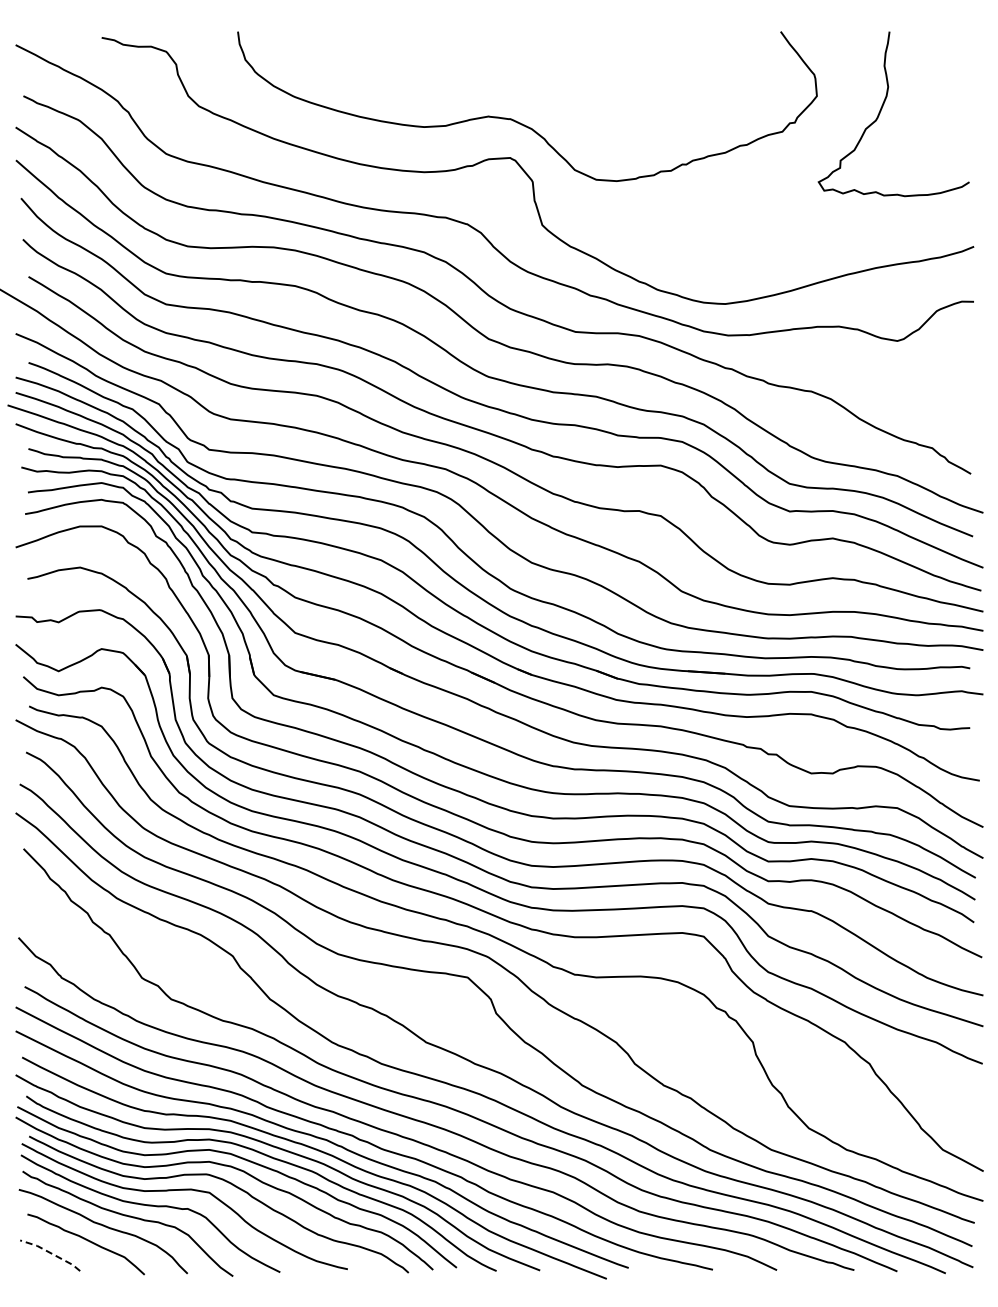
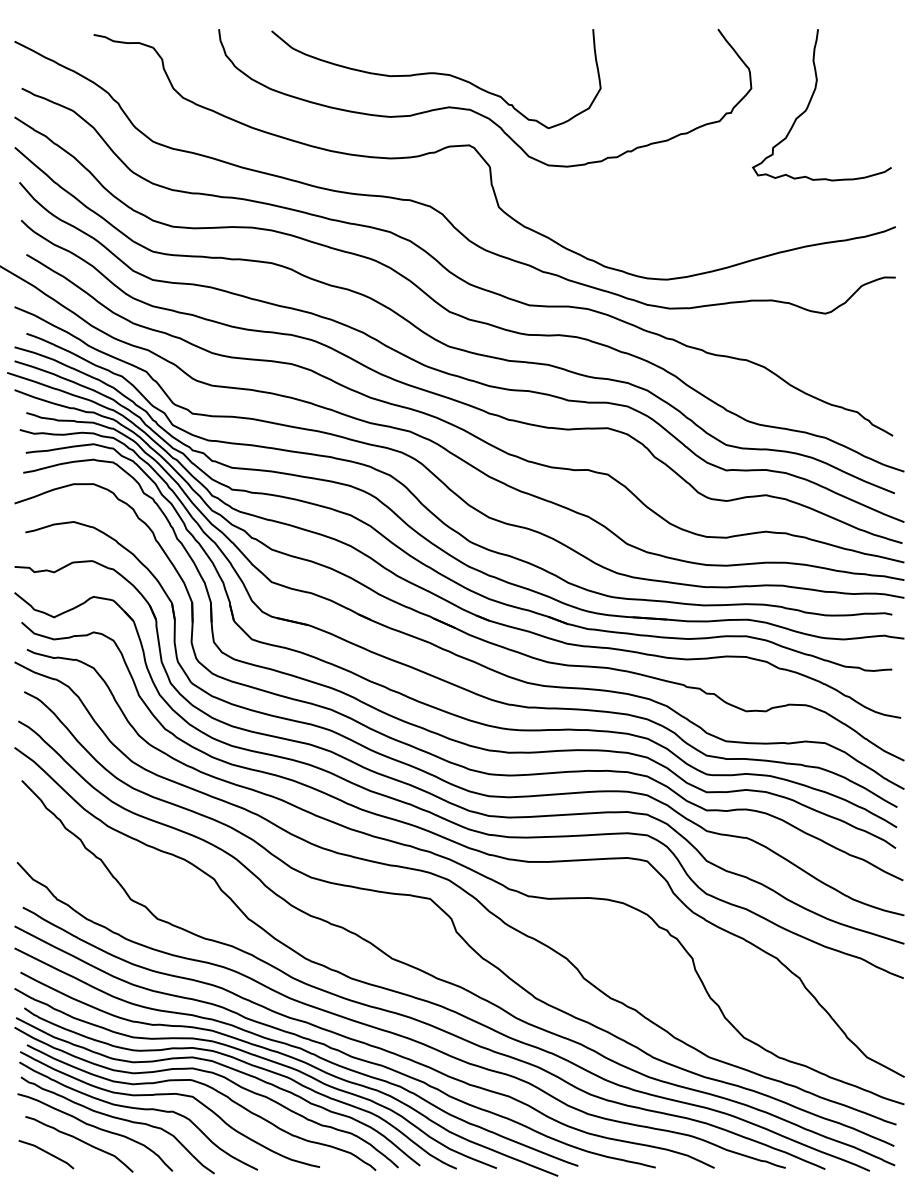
curve: (473, 80) -> (435, 74), added
line: (51, 1253) -> (47, 1152), dashed -> solid

